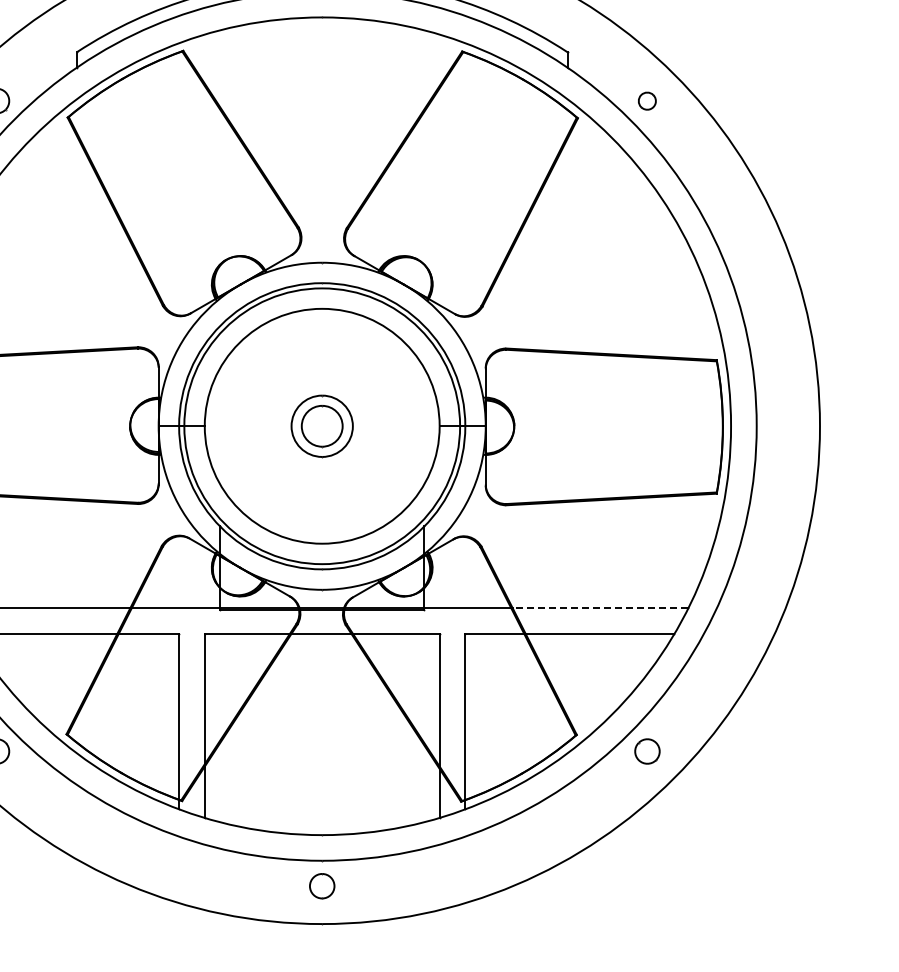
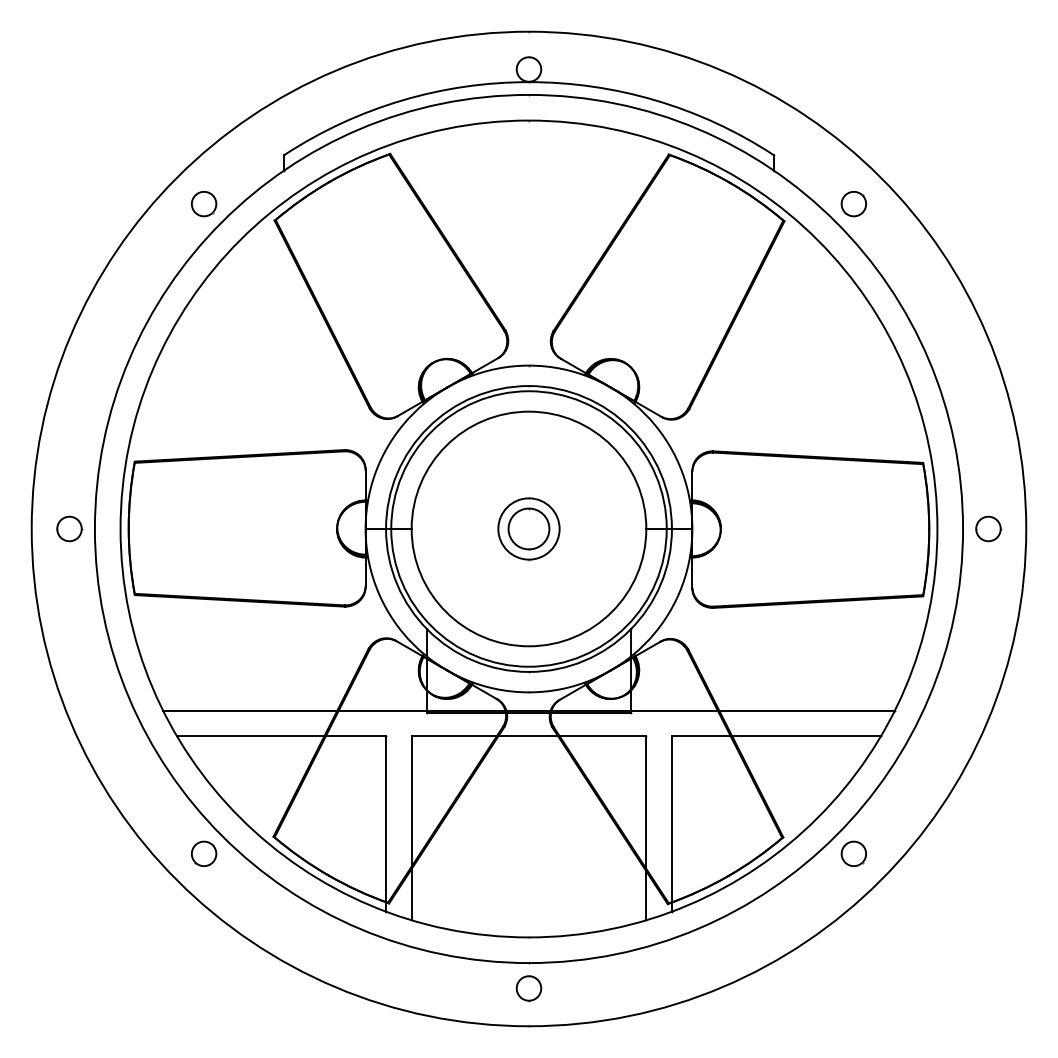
part: (647, 101) -> (853, 204), size x1.43
part: (782, 425) -> (988, 528), added
line: (601, 607) -> (807, 710), dashed -> solid

